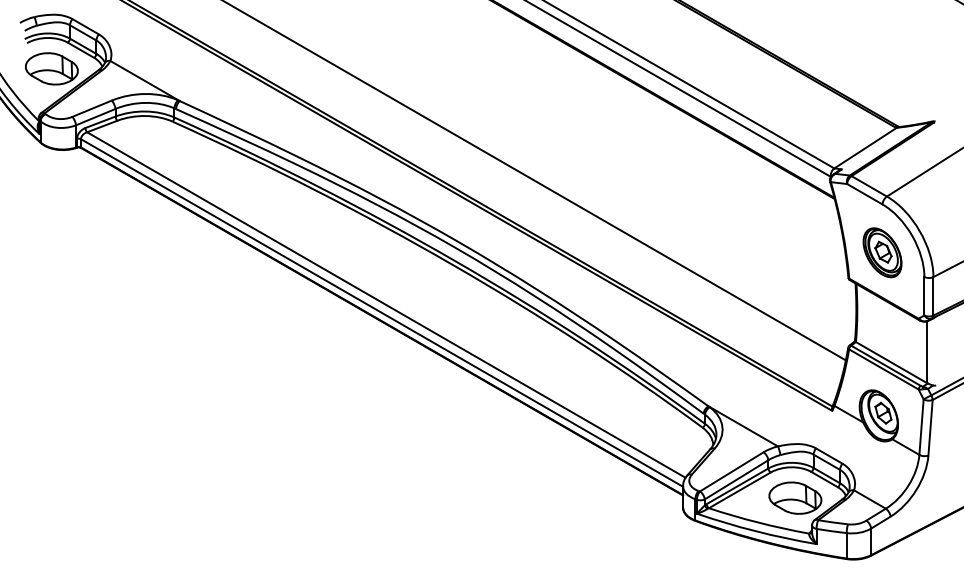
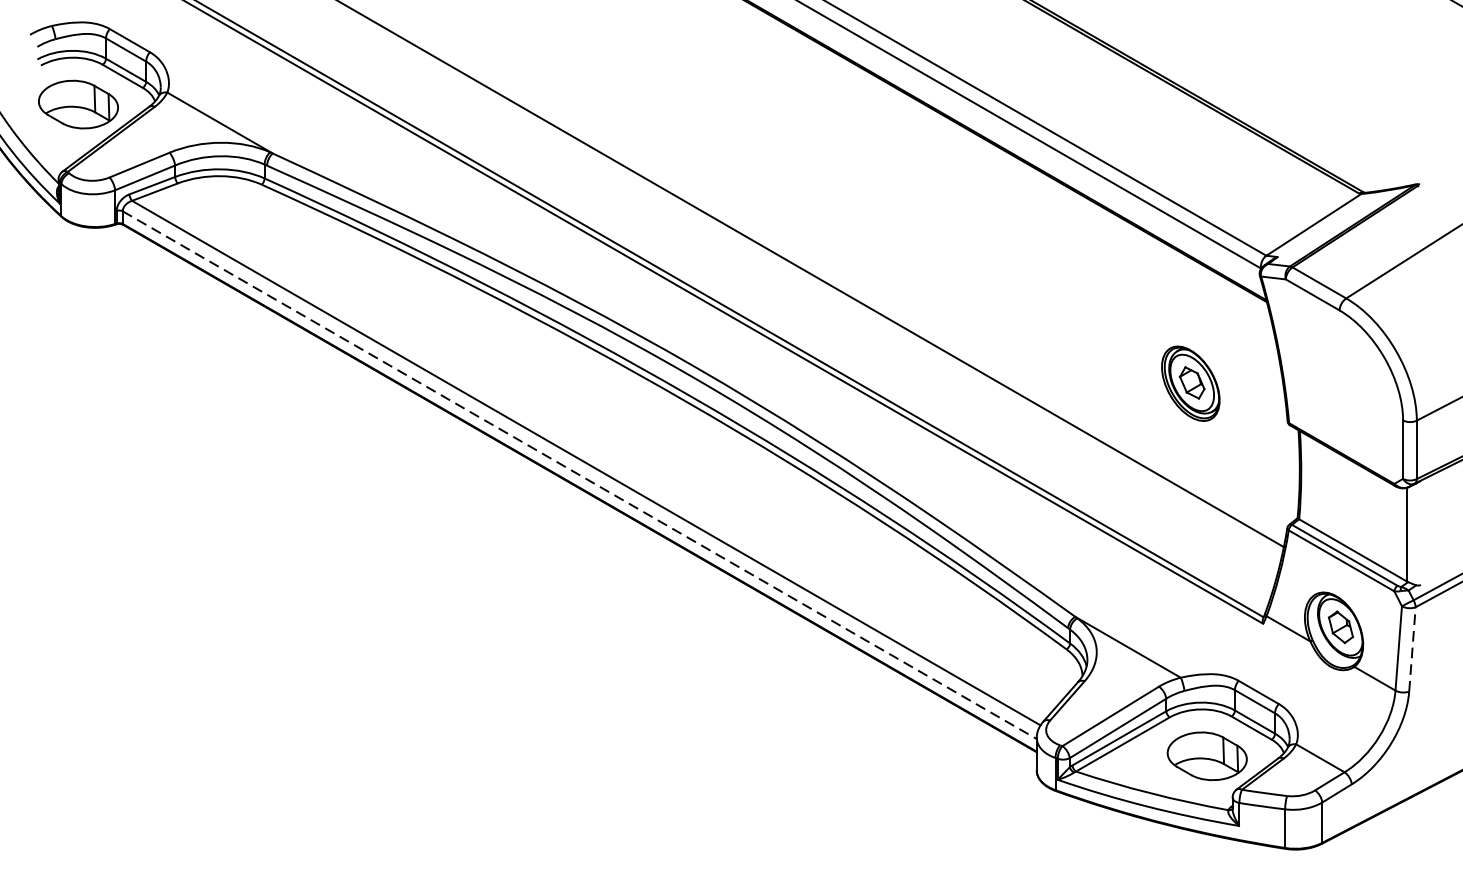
part: (882, 252) -> (1190, 383), moved
line: (382, 312) -> (580, 474), solid -> dashed
line: (930, 427) -> (1412, 649), solid -> dashed

